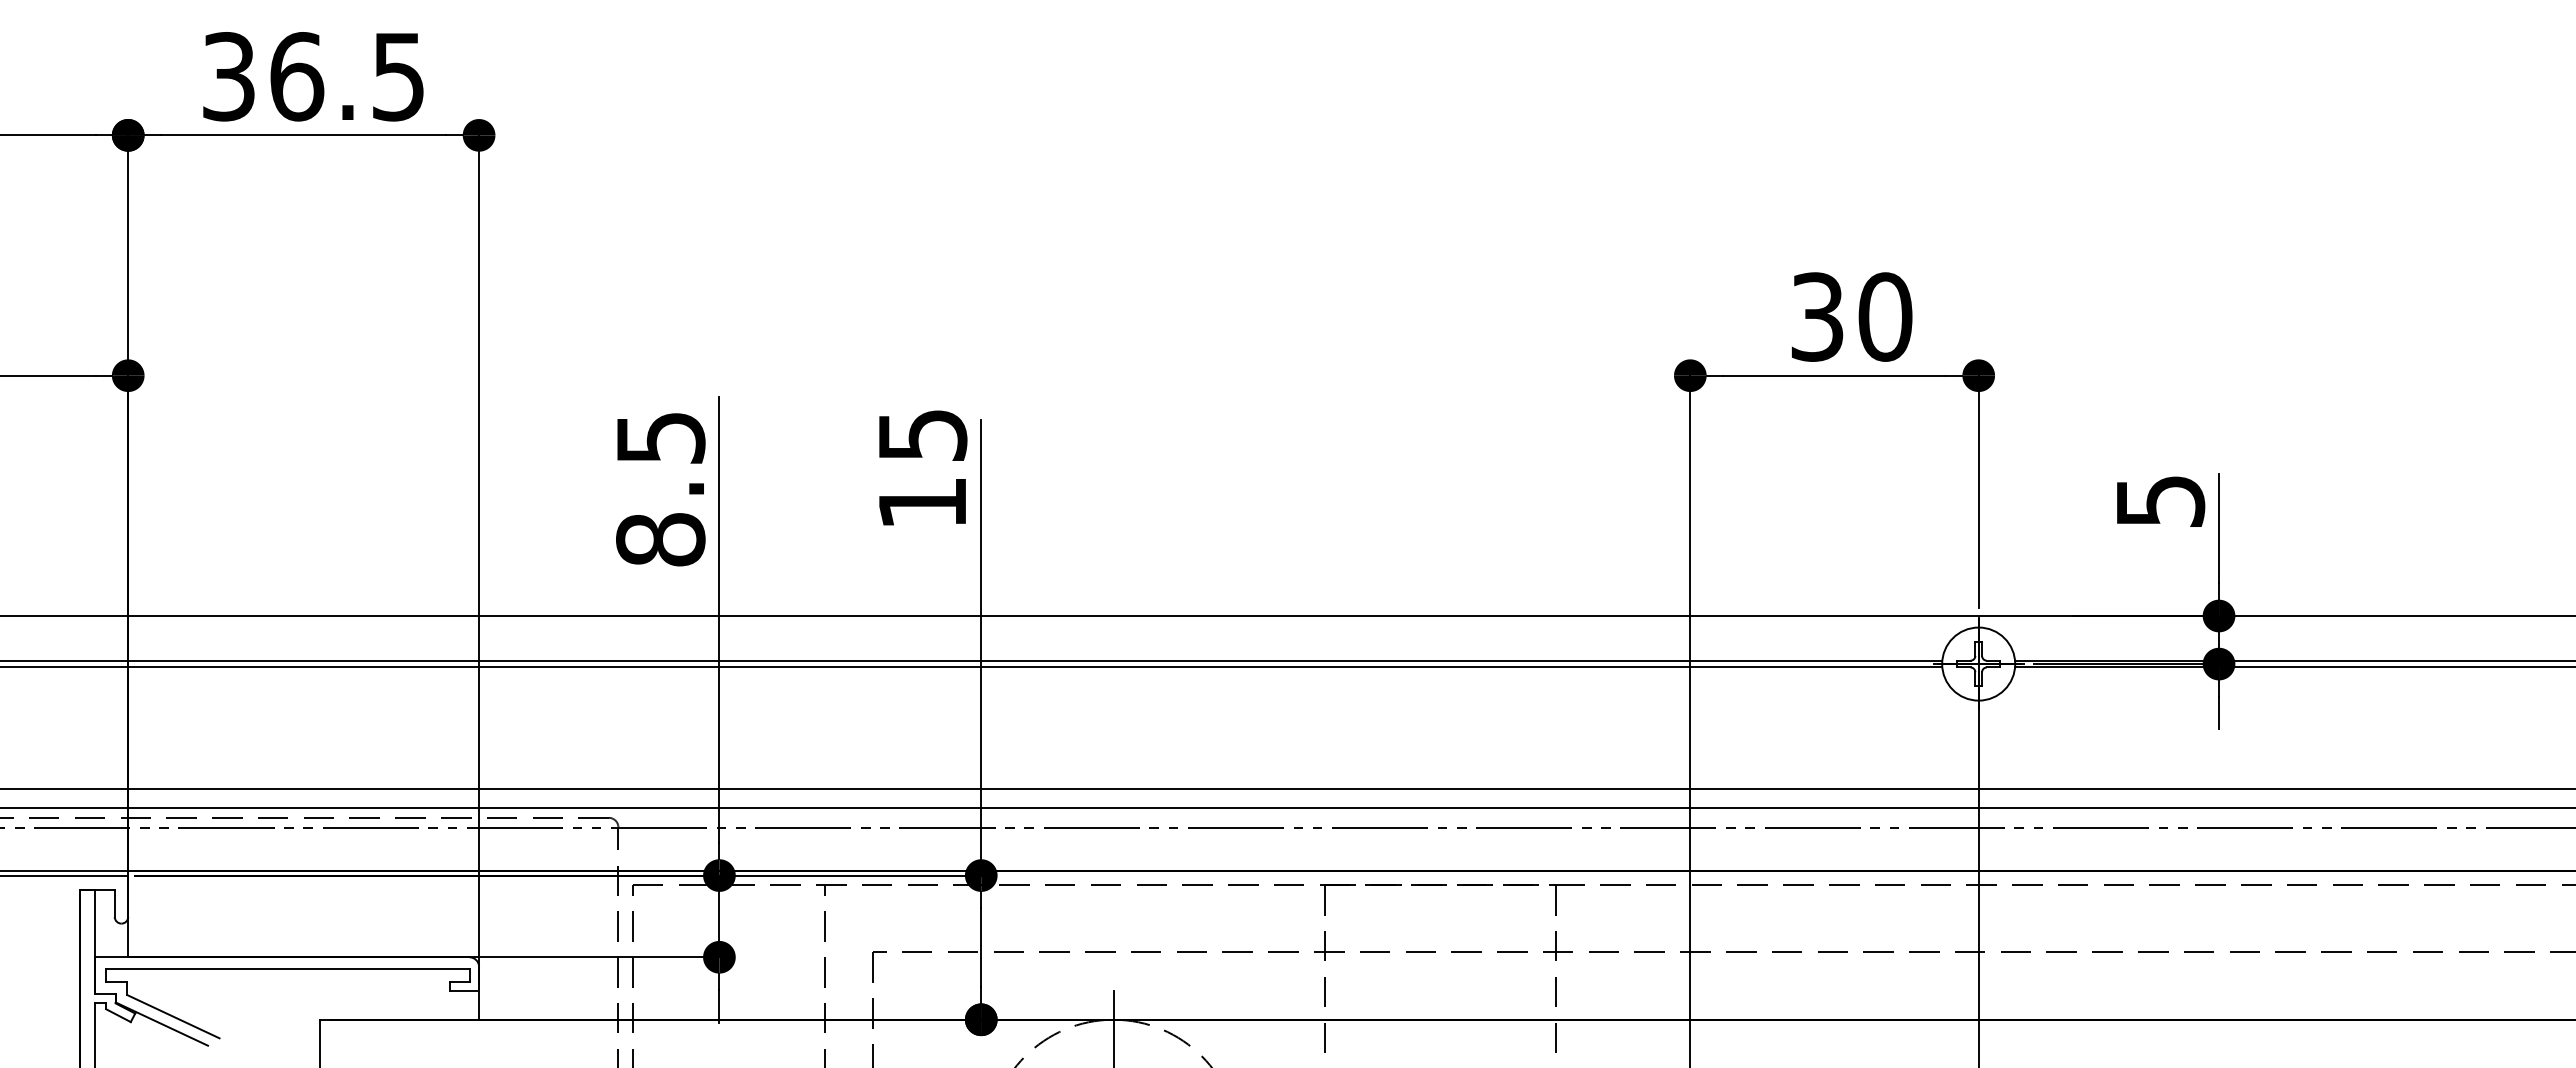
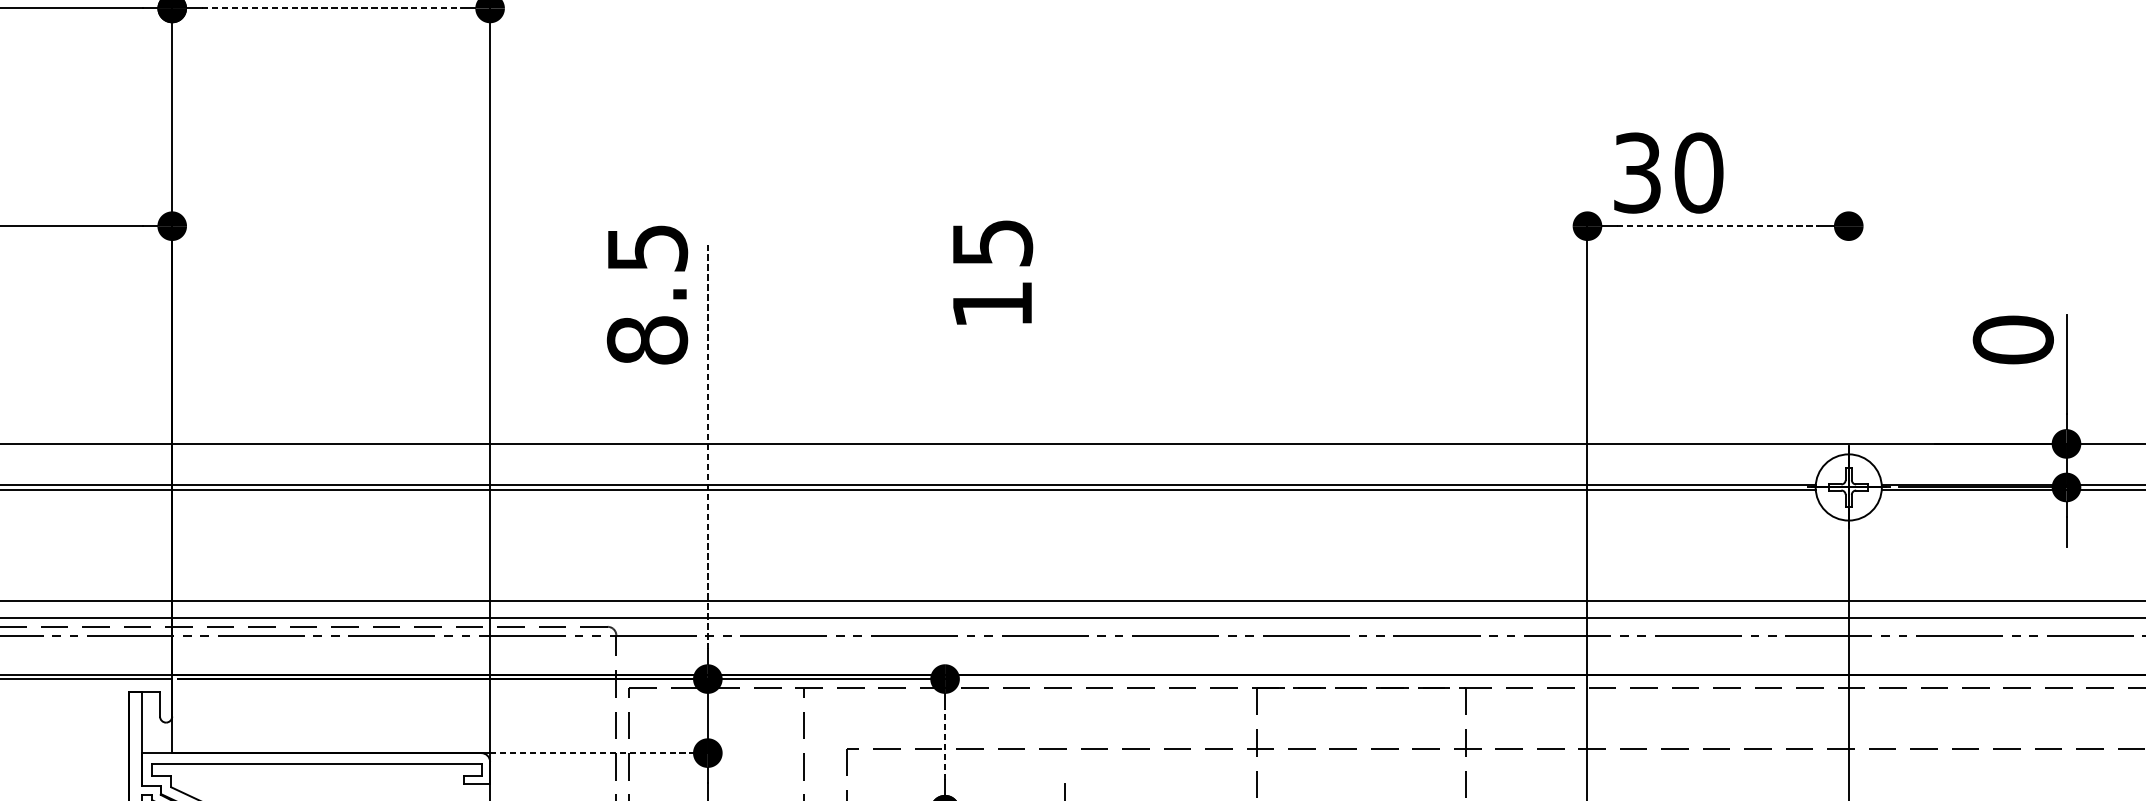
line: (303, 135) -> (331, 8), solid -> dashed
text: (1852, 316) -> (1669, 172), moved
line: (1834, 375) -> (1718, 226), solid -> dashed
text: (923, 467) -> (993, 272), moved
line: (1978, 487) -> (1848, 327), removed
text: (660, 489) -> (647, 294), moved
text: (2160, 501) -> (2013, 340), 5 -> 0
line: (719, 619) -> (707, 447), solid -> dashed
line: (981, 647) -> (945, 472), removed
line: (981, 947) -> (945, 744), solid -> dashed
line: (604, 957) -> (603, 753), solid -> dashed

